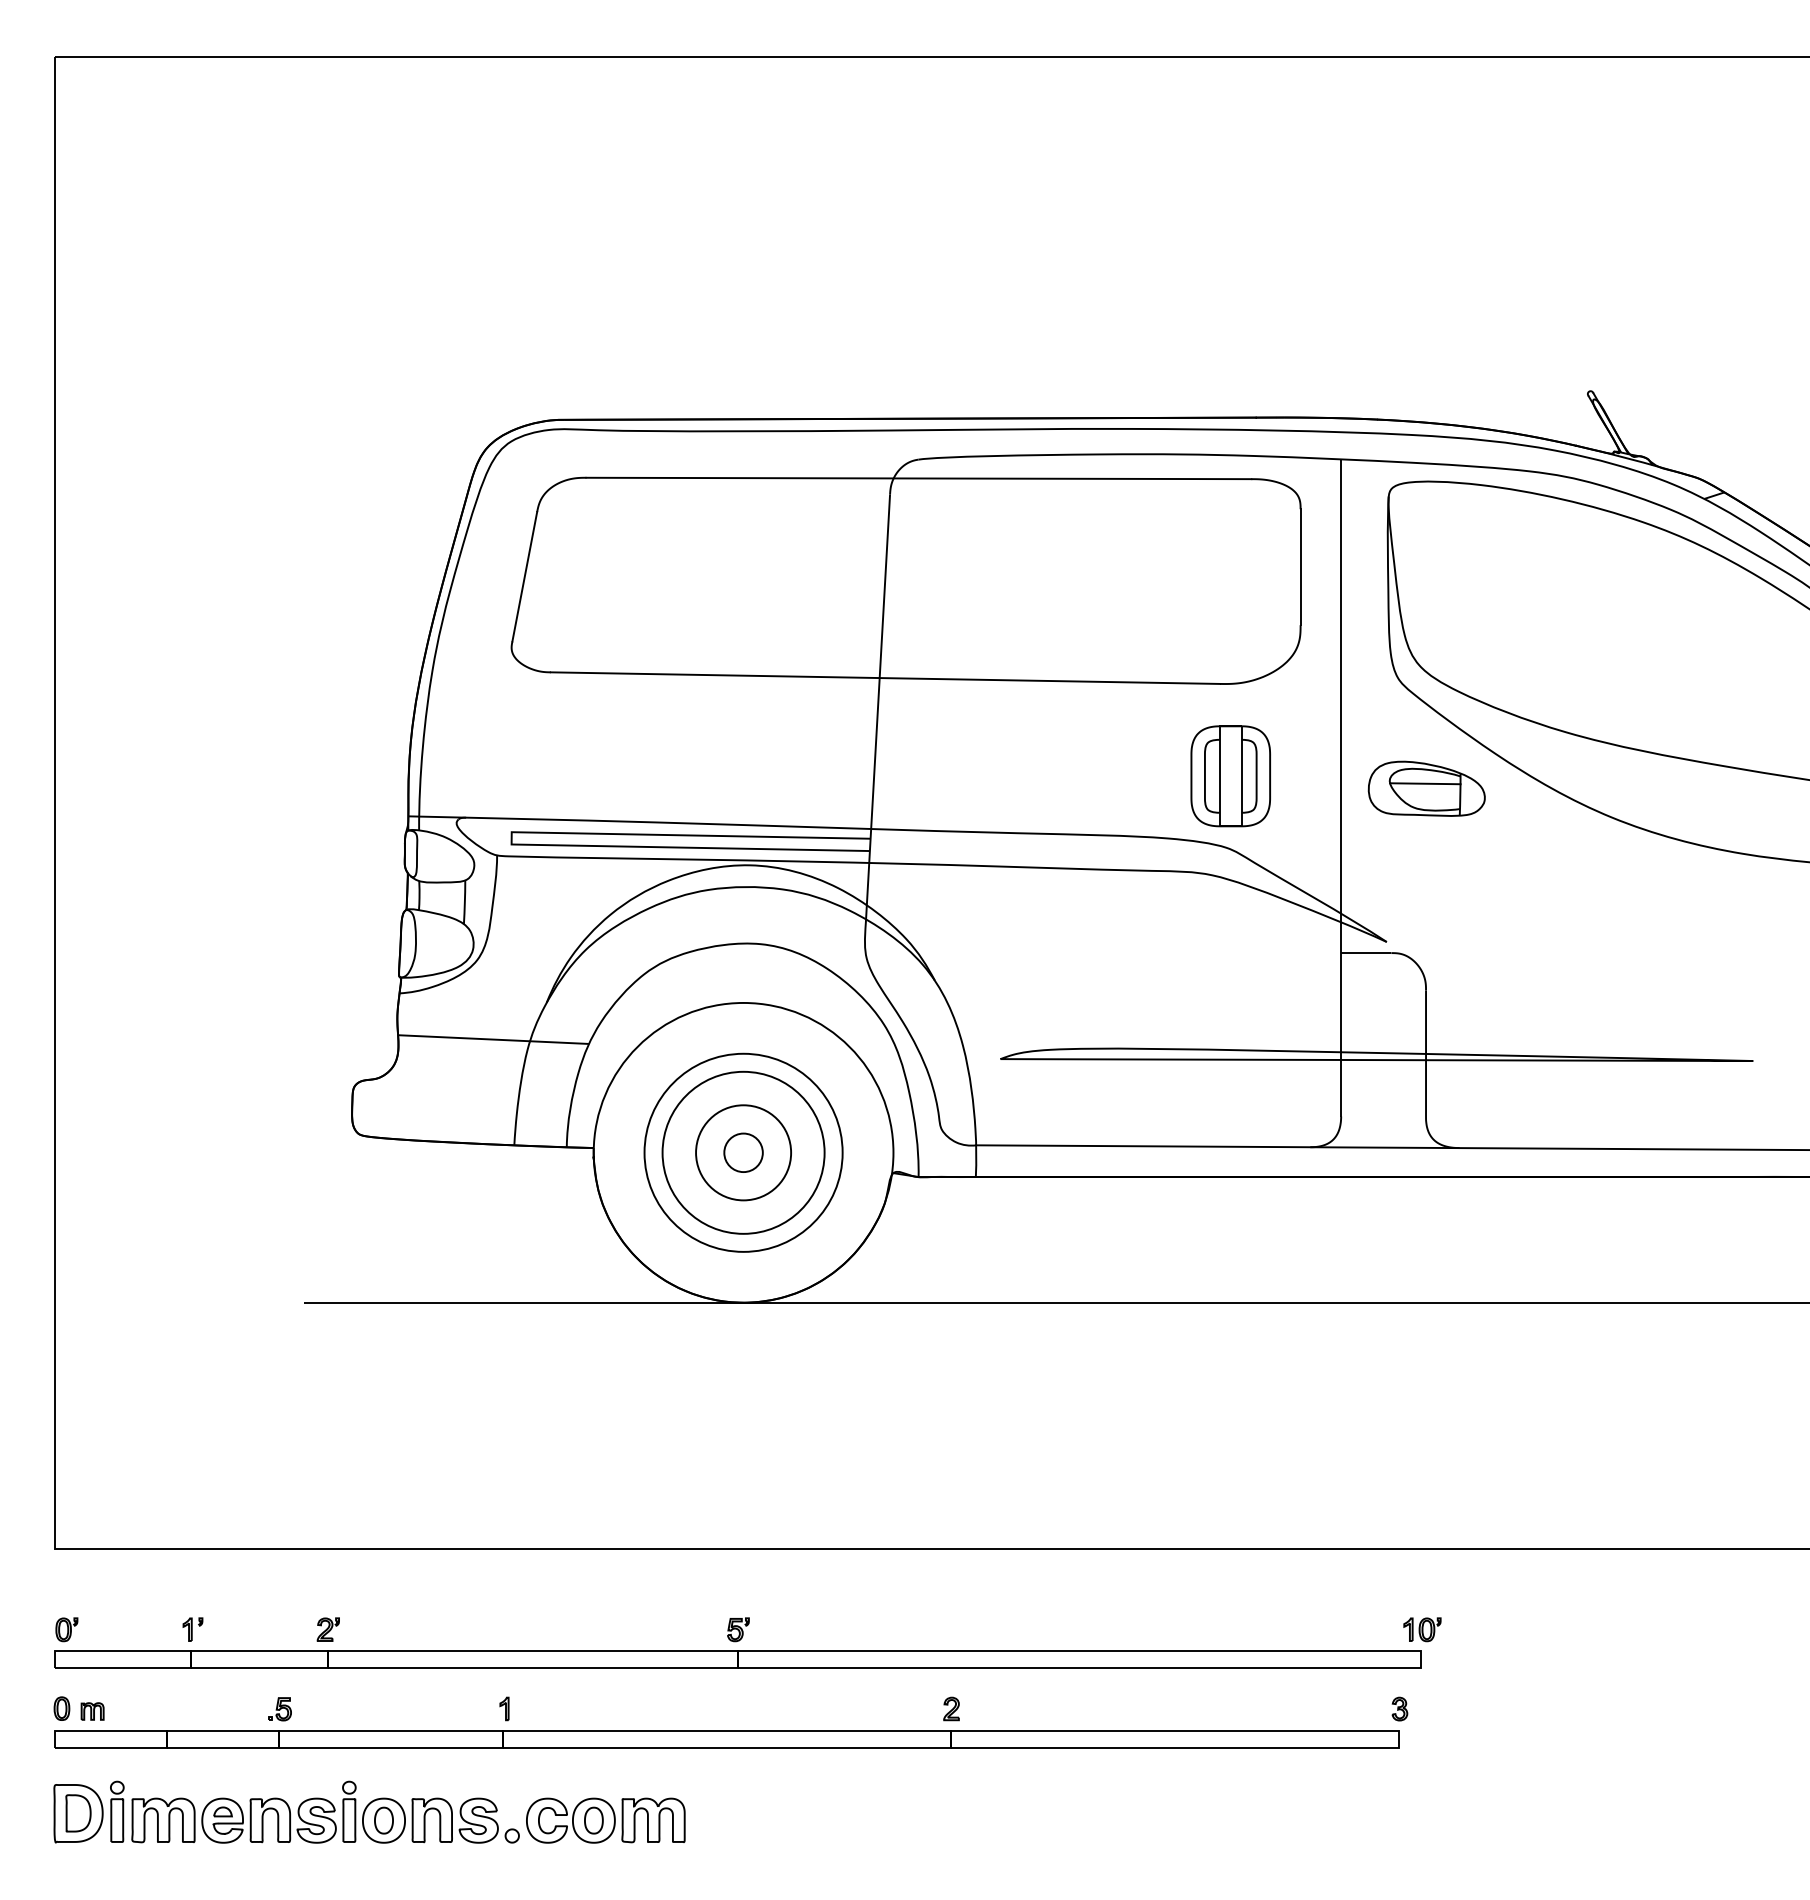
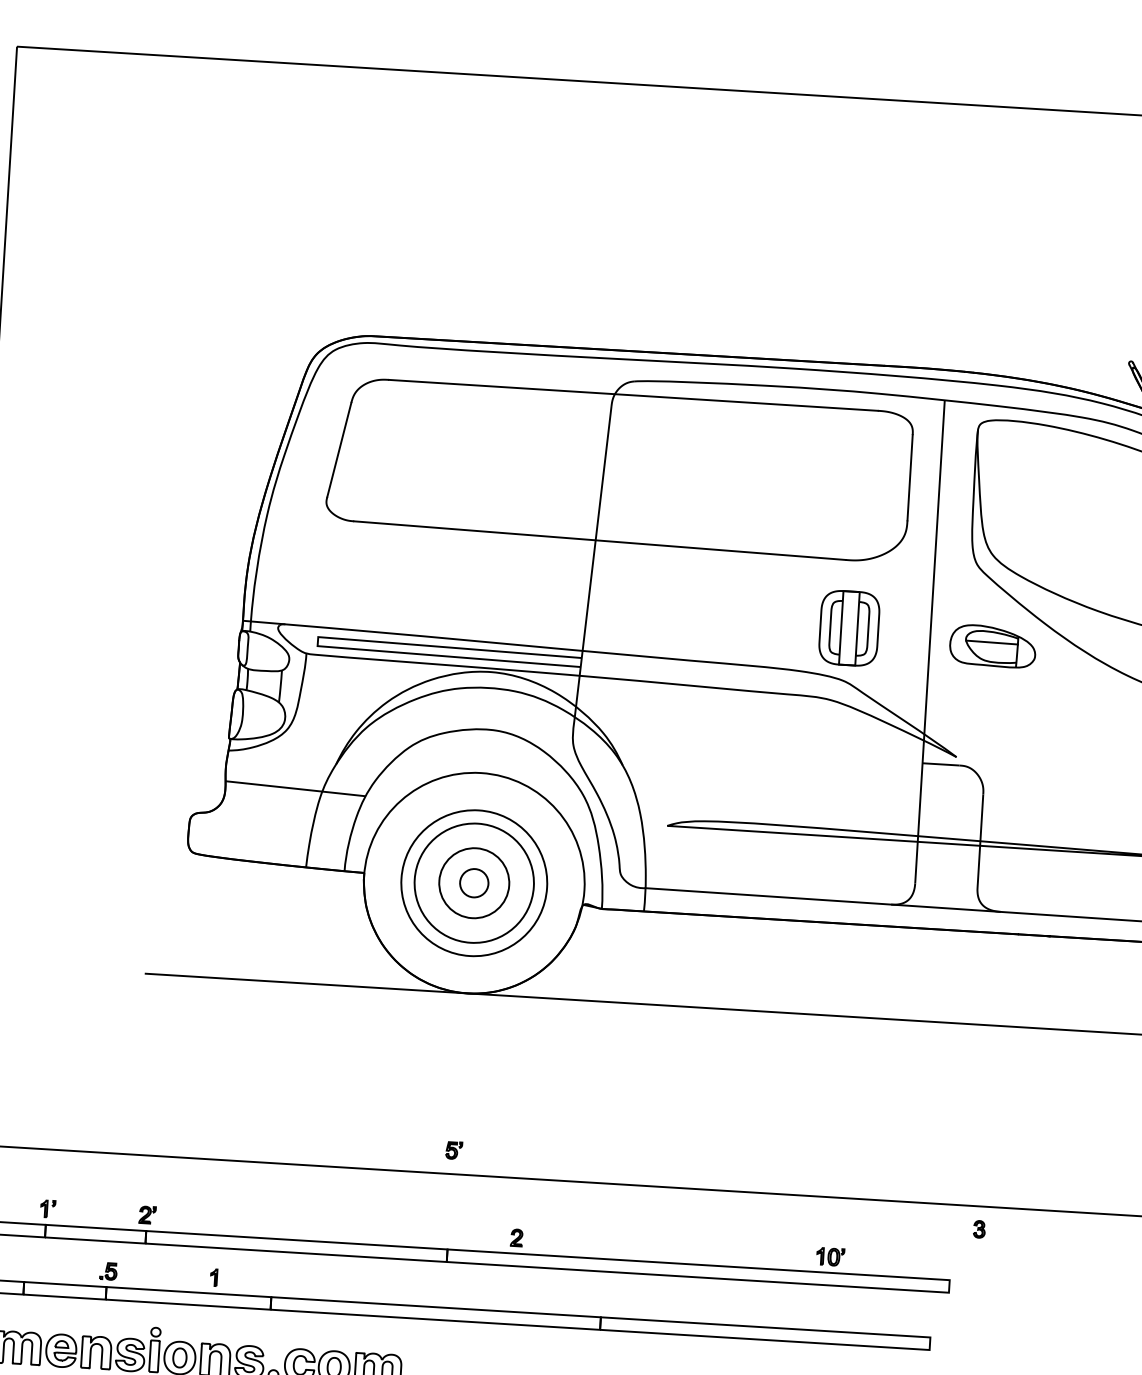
part: (738, 1629) -> (454, 1150), moved
part: (1422, 1629) -> (830, 1256), moved
part: (504, 1708) -> (214, 1277), moved
part: (951, 1708) -> (516, 1237), moved
part: (1399, 1708) -> (979, 1228), moved

